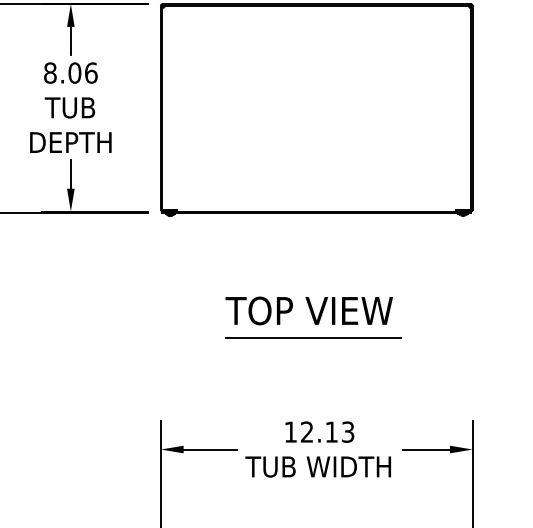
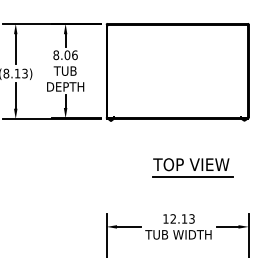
part: (311, 317) -> (192, 167), moved

